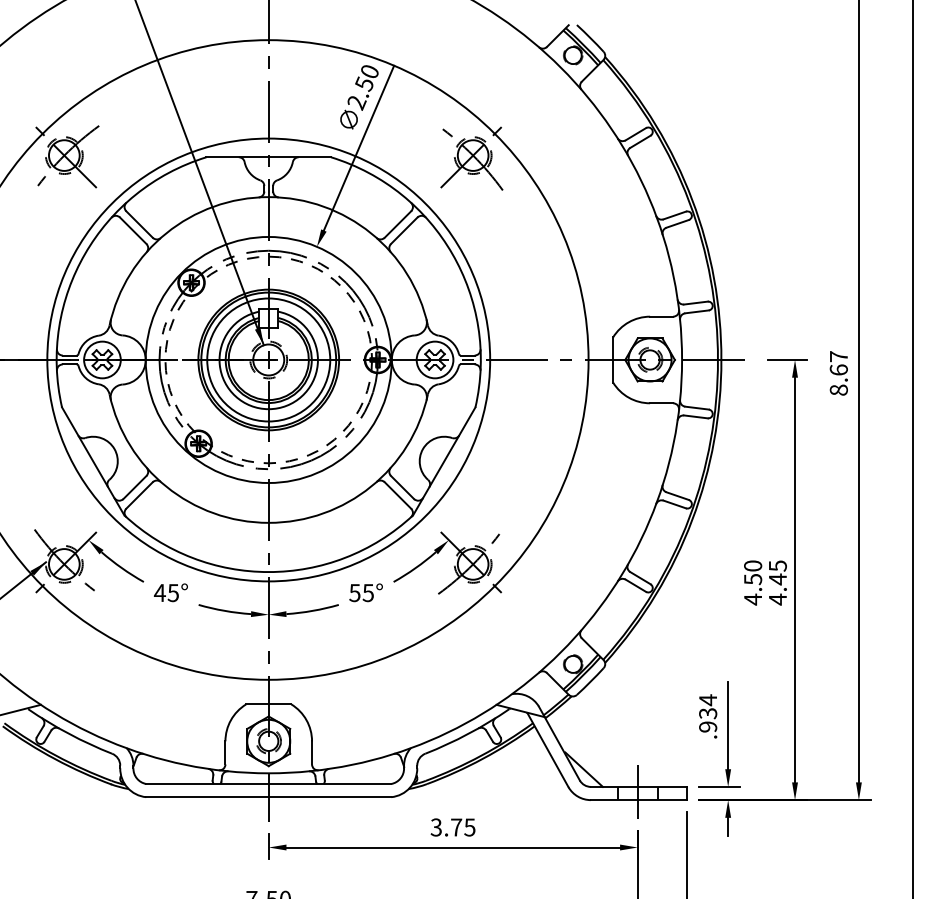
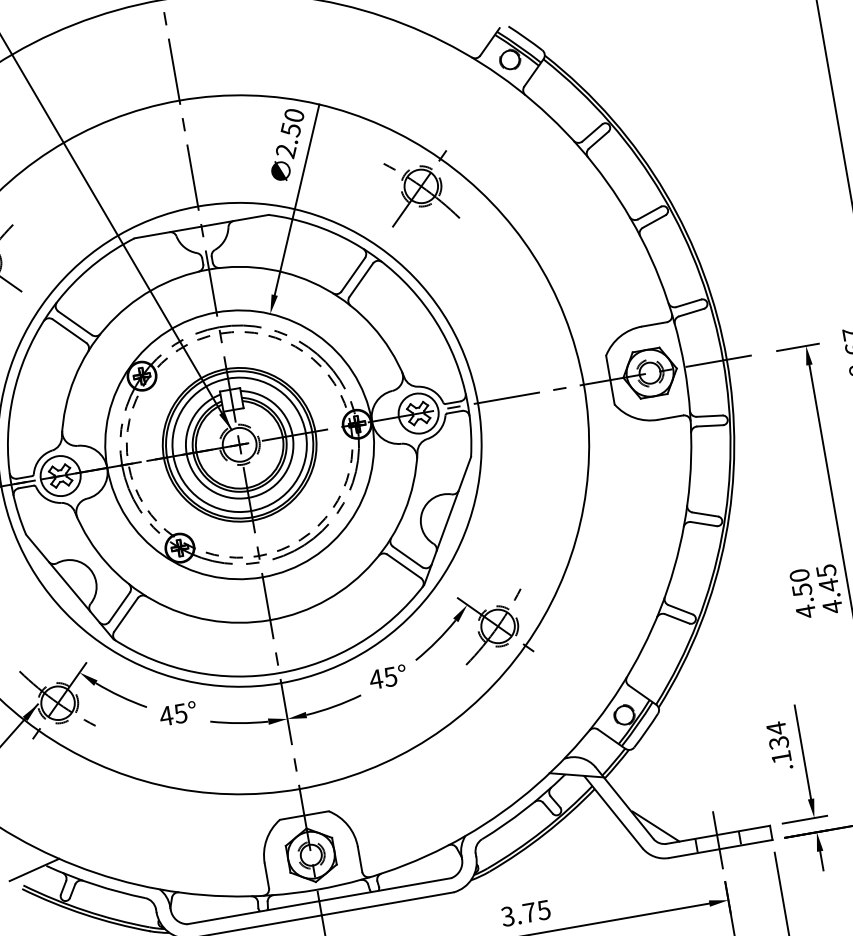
text: (354, 593) -> (375, 680), 55° -> 45°
text: (708, 726) -> (781, 756), .934 -> .134

